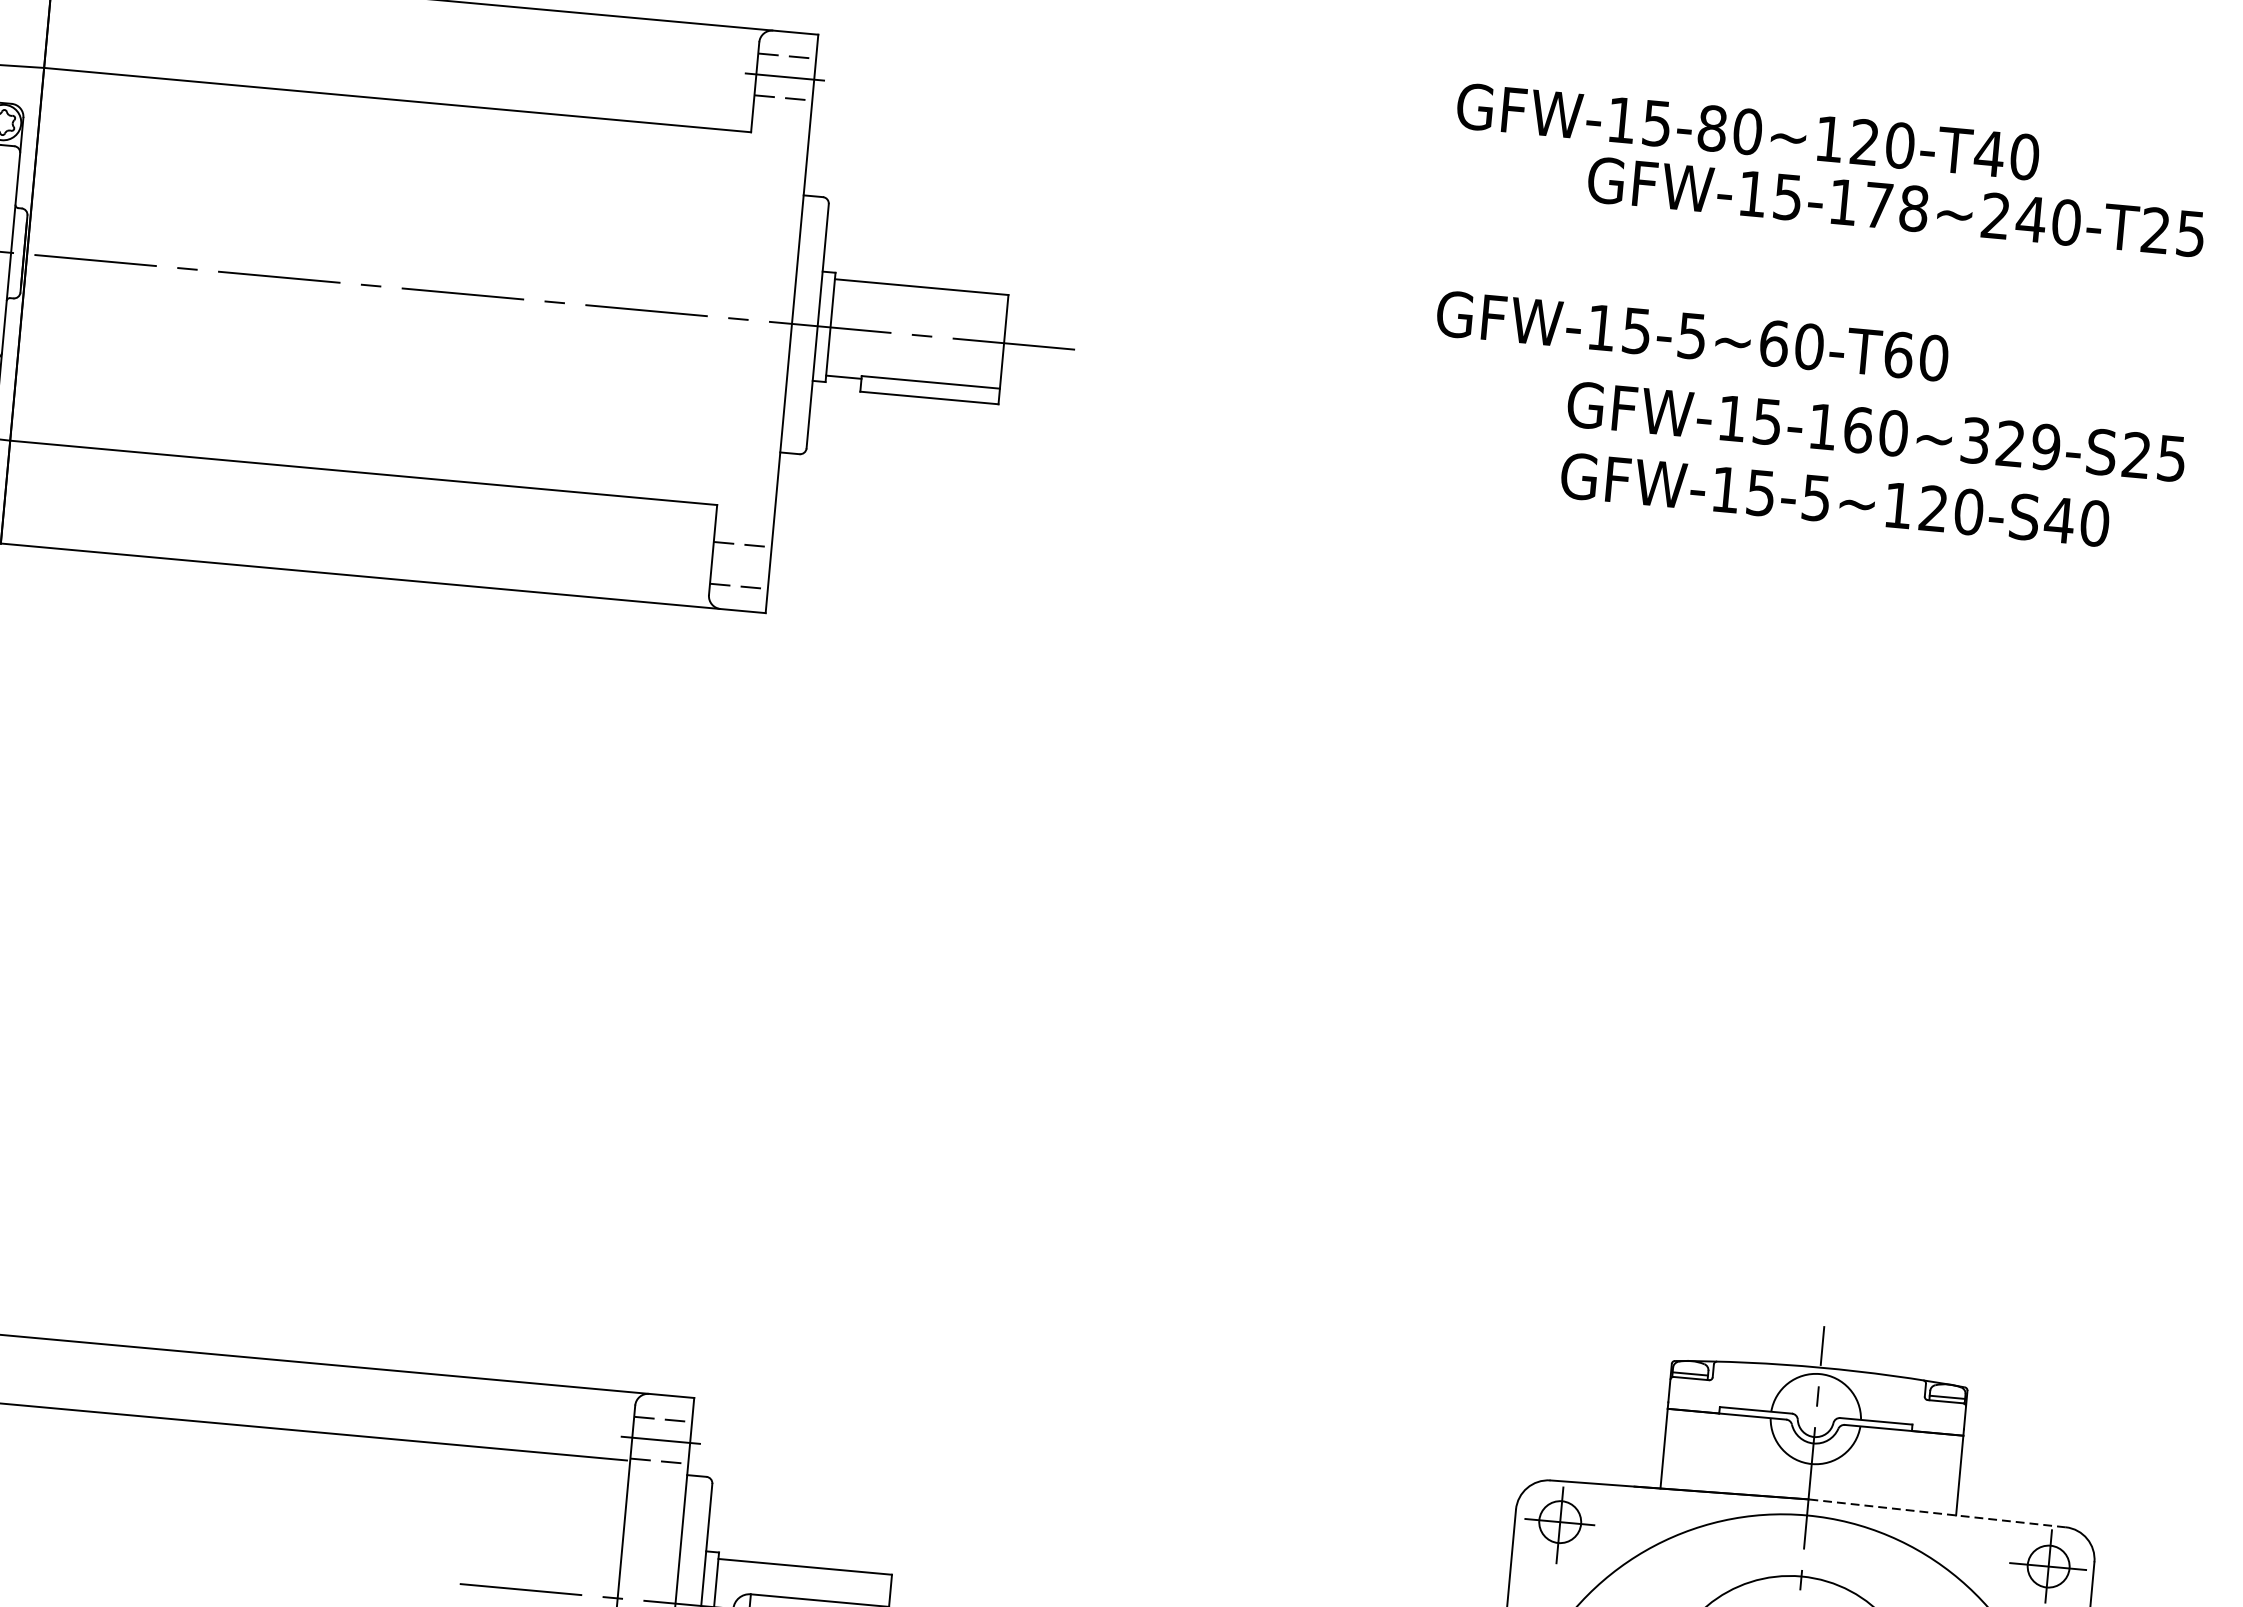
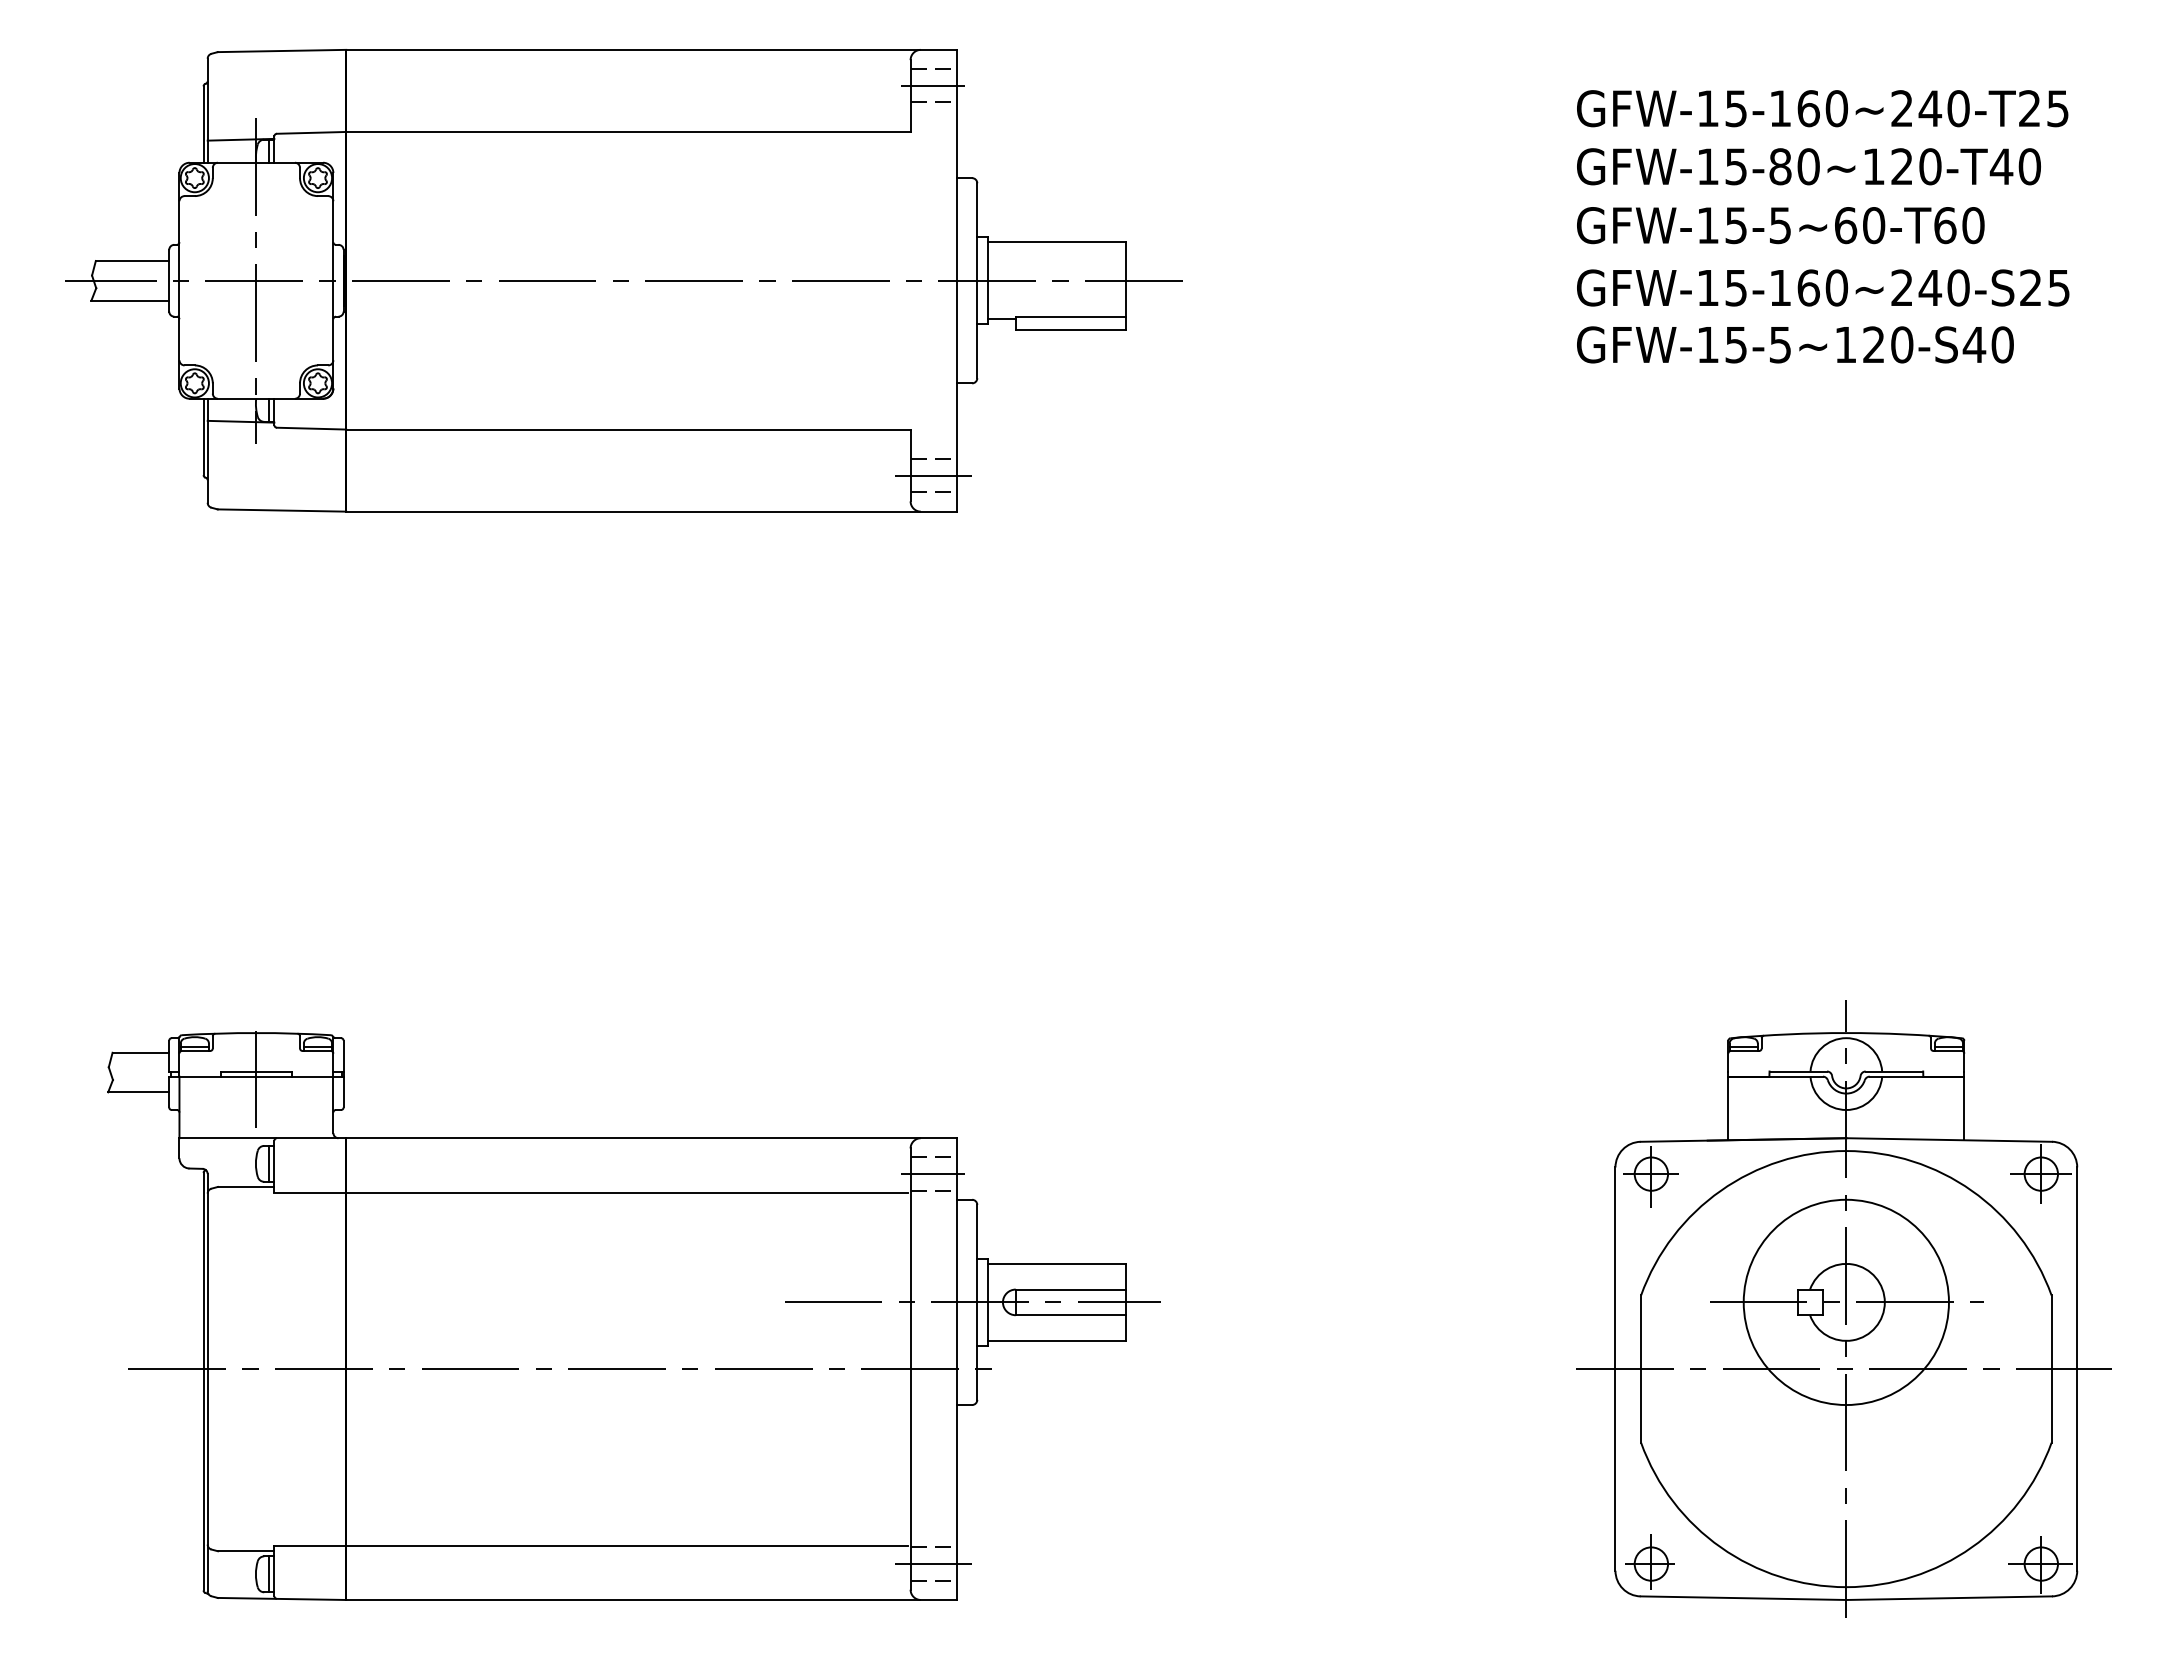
text: (1747, 131) -> (1808, 166), moved
text: (1896, 206) -> (1822, 108), GFW-15-178~240-T25 -> GFW-15-160~240-T25
text: (1692, 336) -> (1780, 225), moved
text: (2010, 443) -> (1930, 287), GFW-15-160~329-S25 -> GFW-15-160~240-S25
line: (740, 565) -> (933, 475), added
line: (1937, 1514) -> (1949, 1140), dashed -> solid

